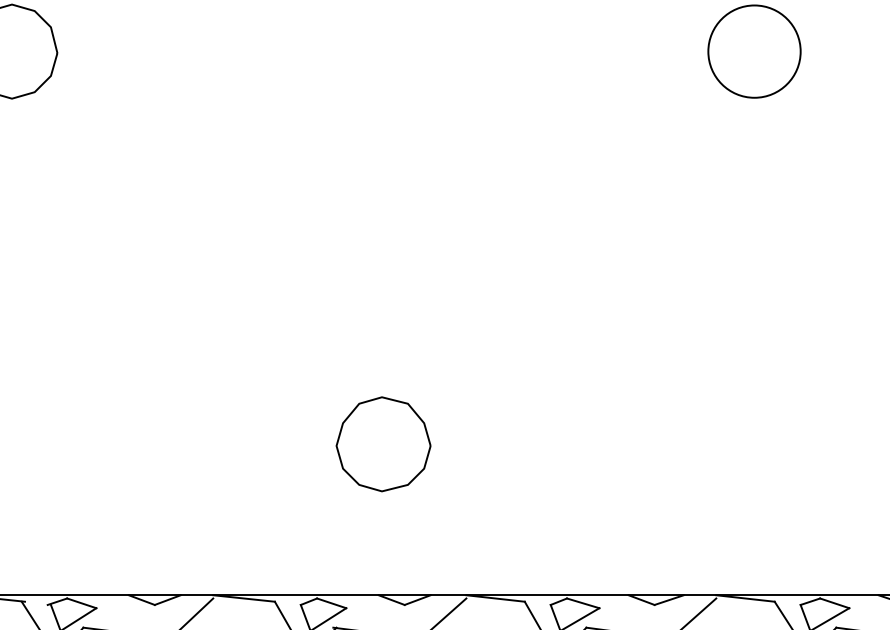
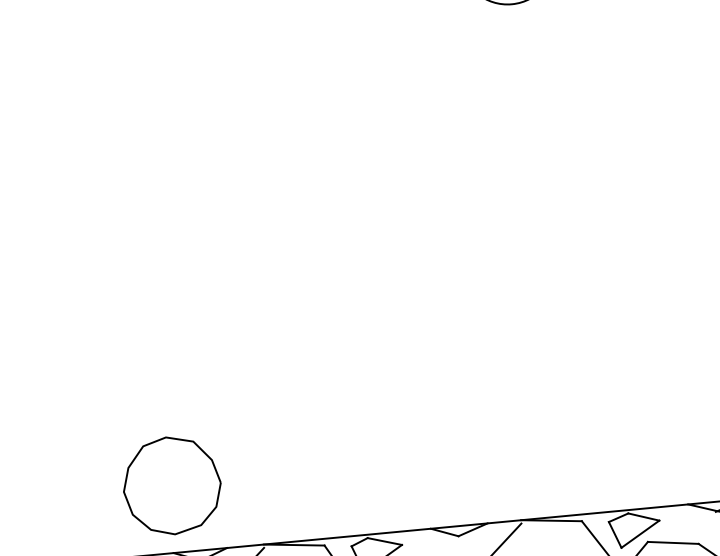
part: (383, 444) -> (172, 485), moved

